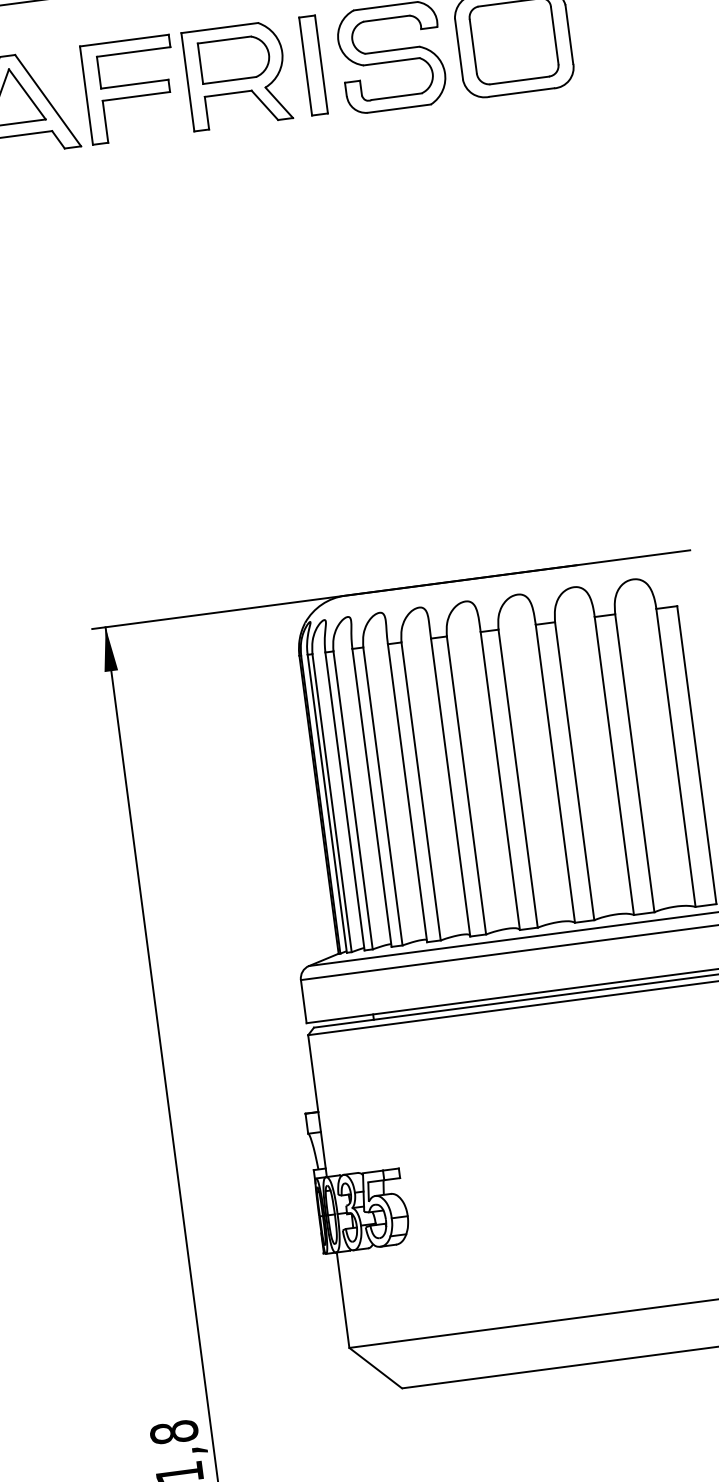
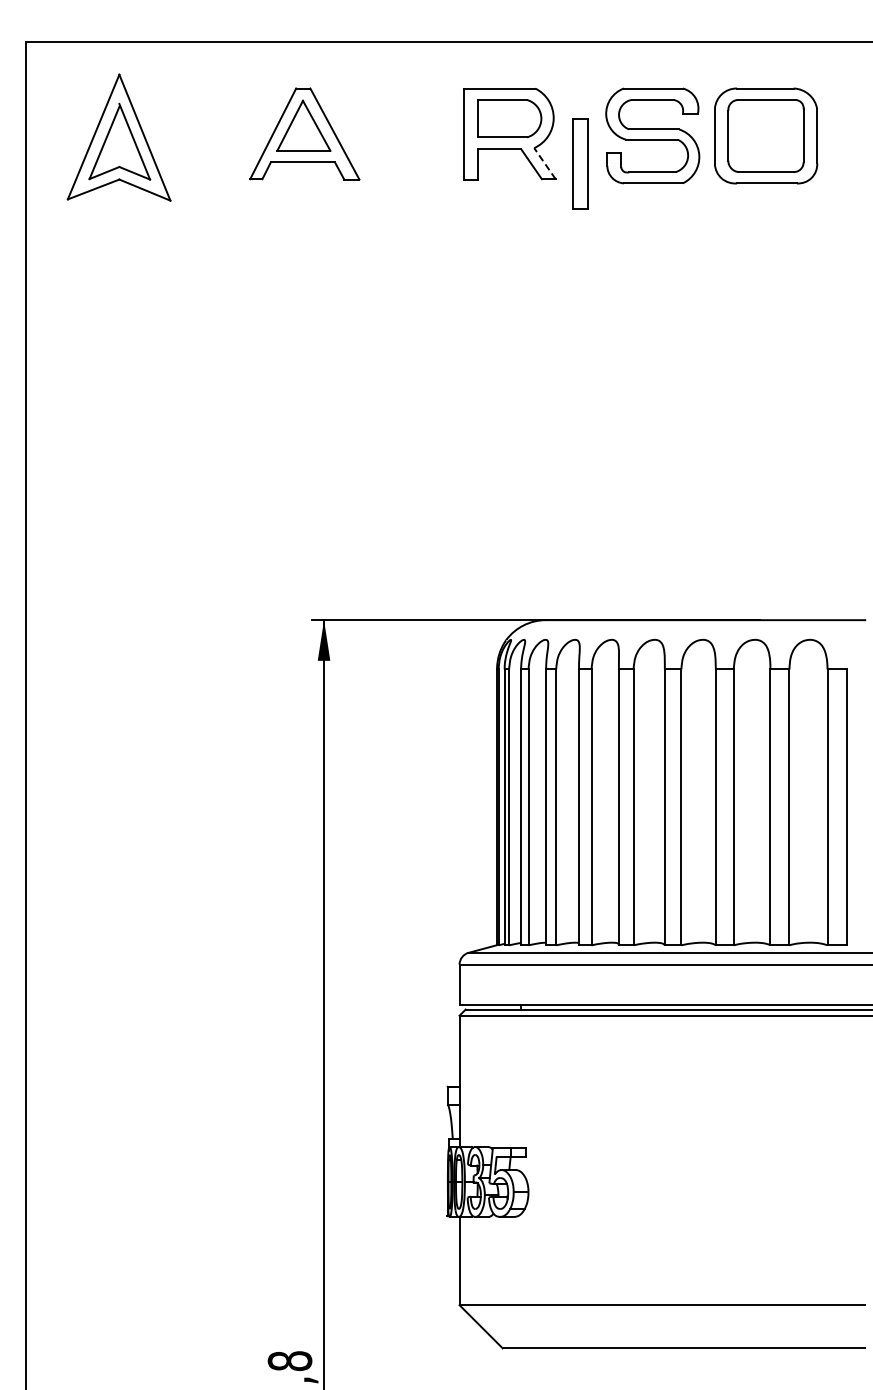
part: (313, 65) -> (580, 163), moved
part: (130, 90) -> (411, 134), removed
line: (278, 102) -> (544, 163), solid -> dashed

